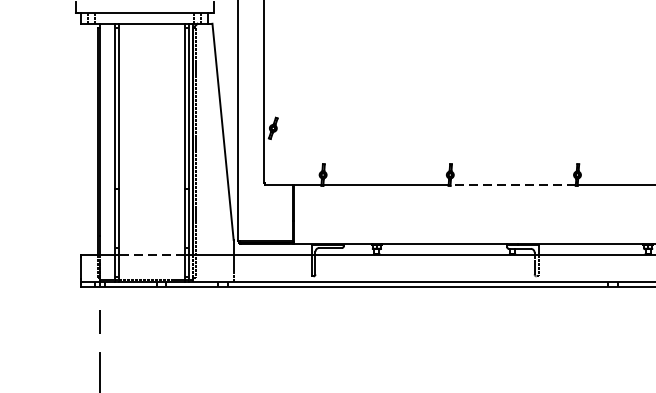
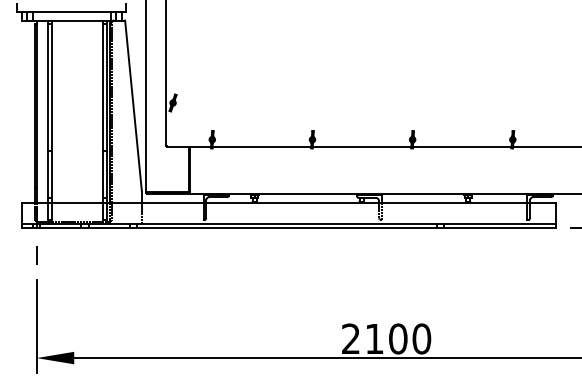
line: (512, 184) -> (361, 147), dashed -> solid
line: (151, 254) -> (77, 202), dashed -> solid

